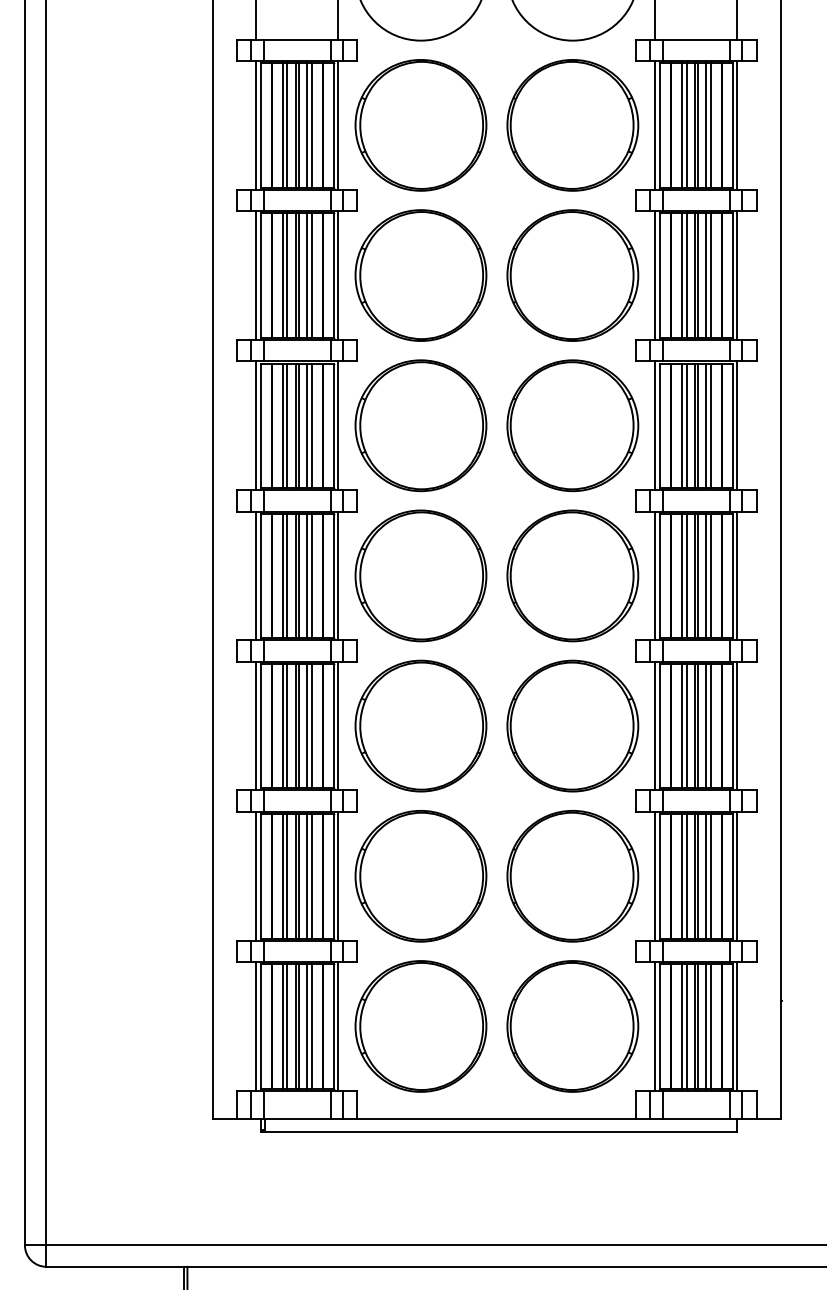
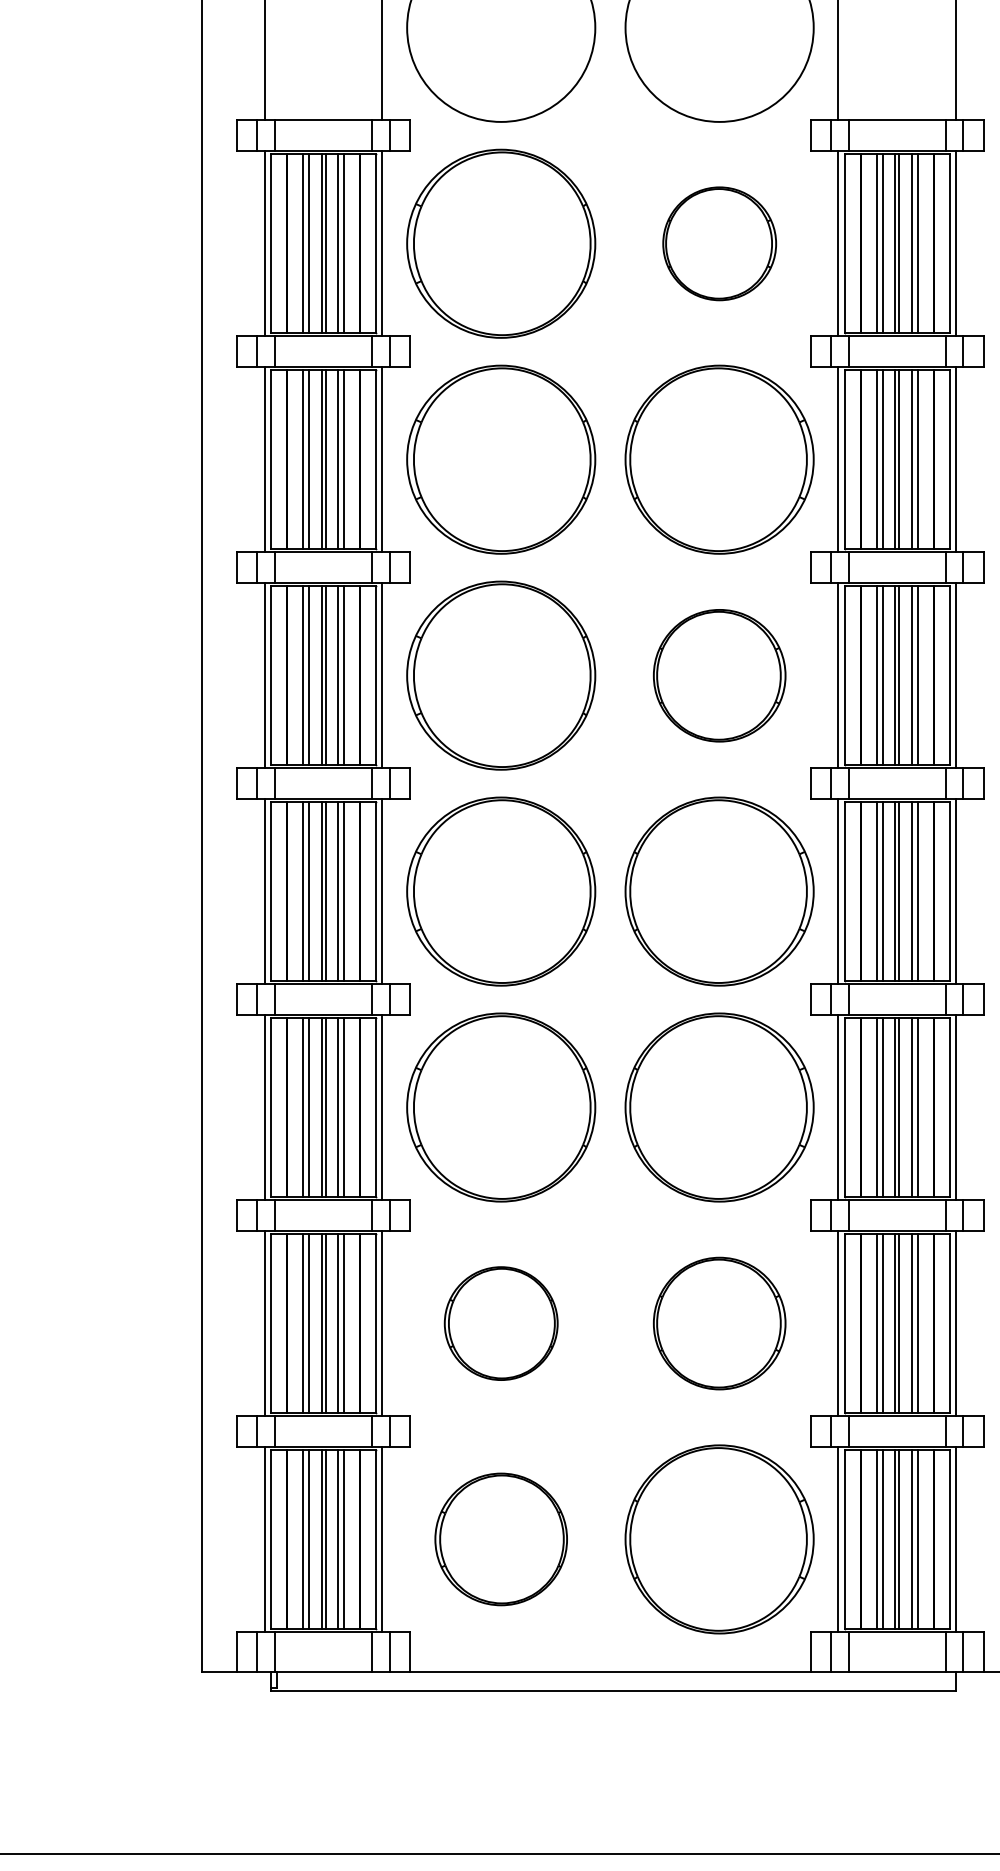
part: (572, 125) -> (719, 243), size x0.6
part: (572, 425) -> (719, 675), size x0.7
part: (420, 876) -> (500, 1323), size x0.6
part: (572, 876) -> (719, 1323), size x0.7
part: (420, 1026) -> (500, 1539), size x0.7

